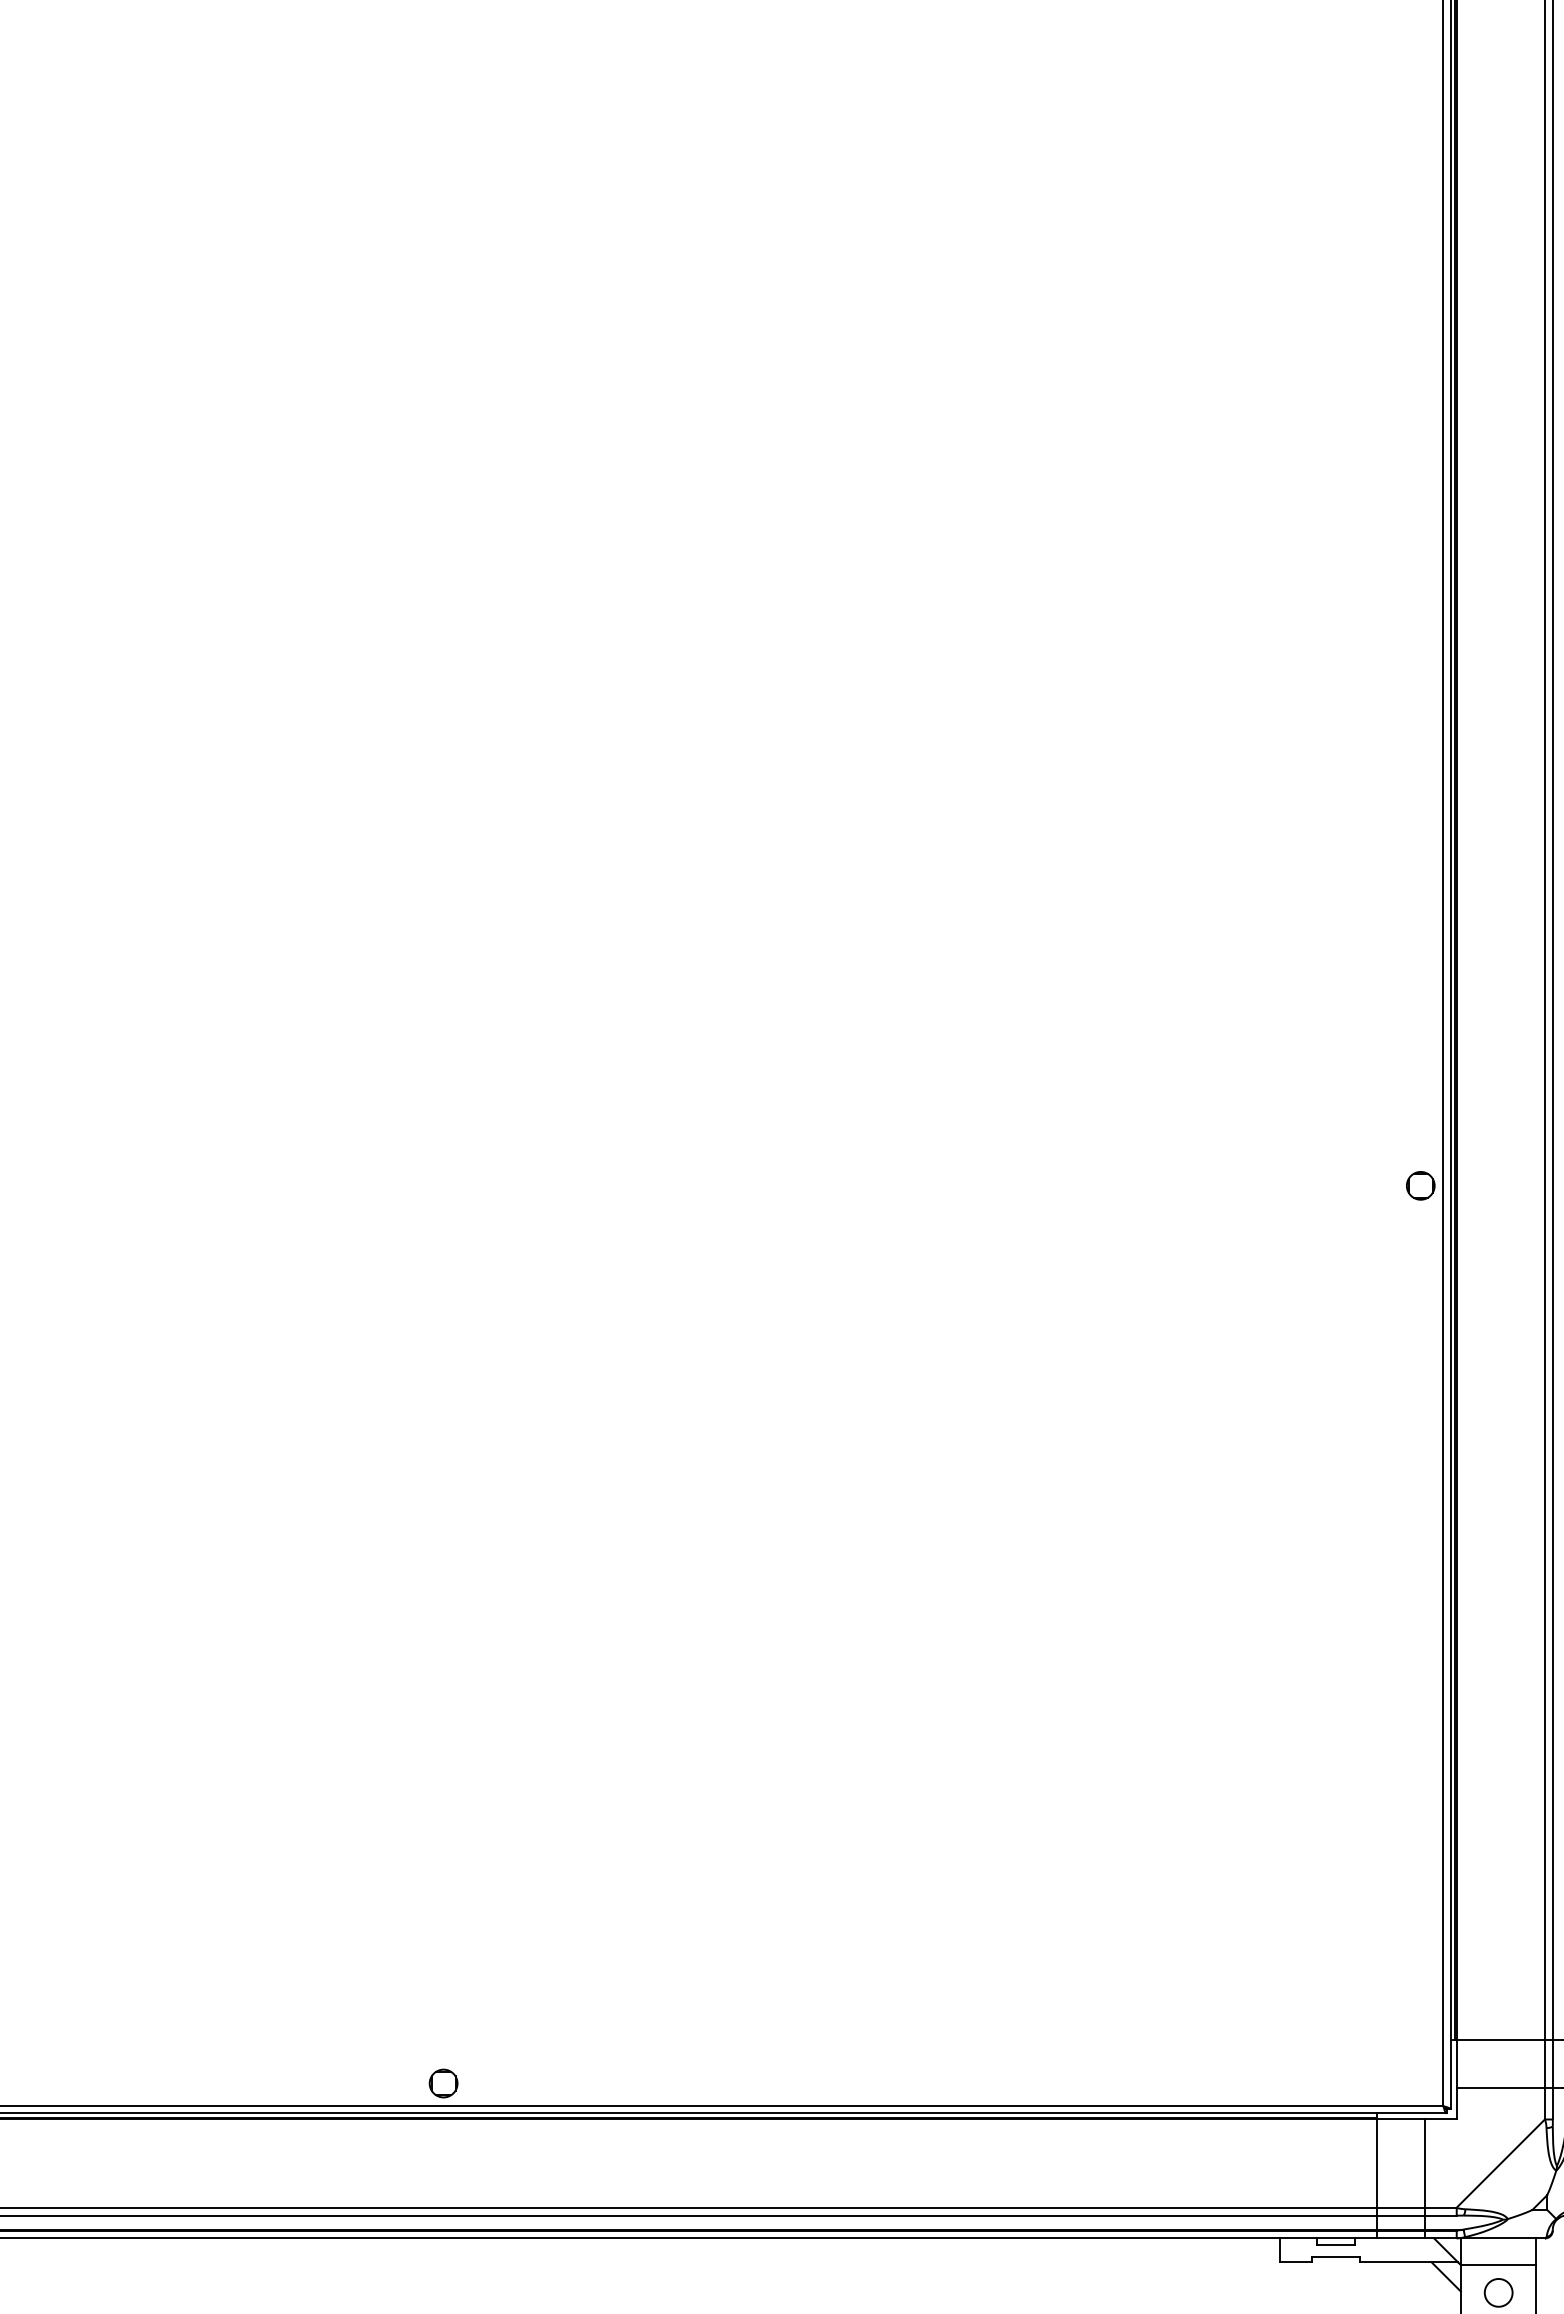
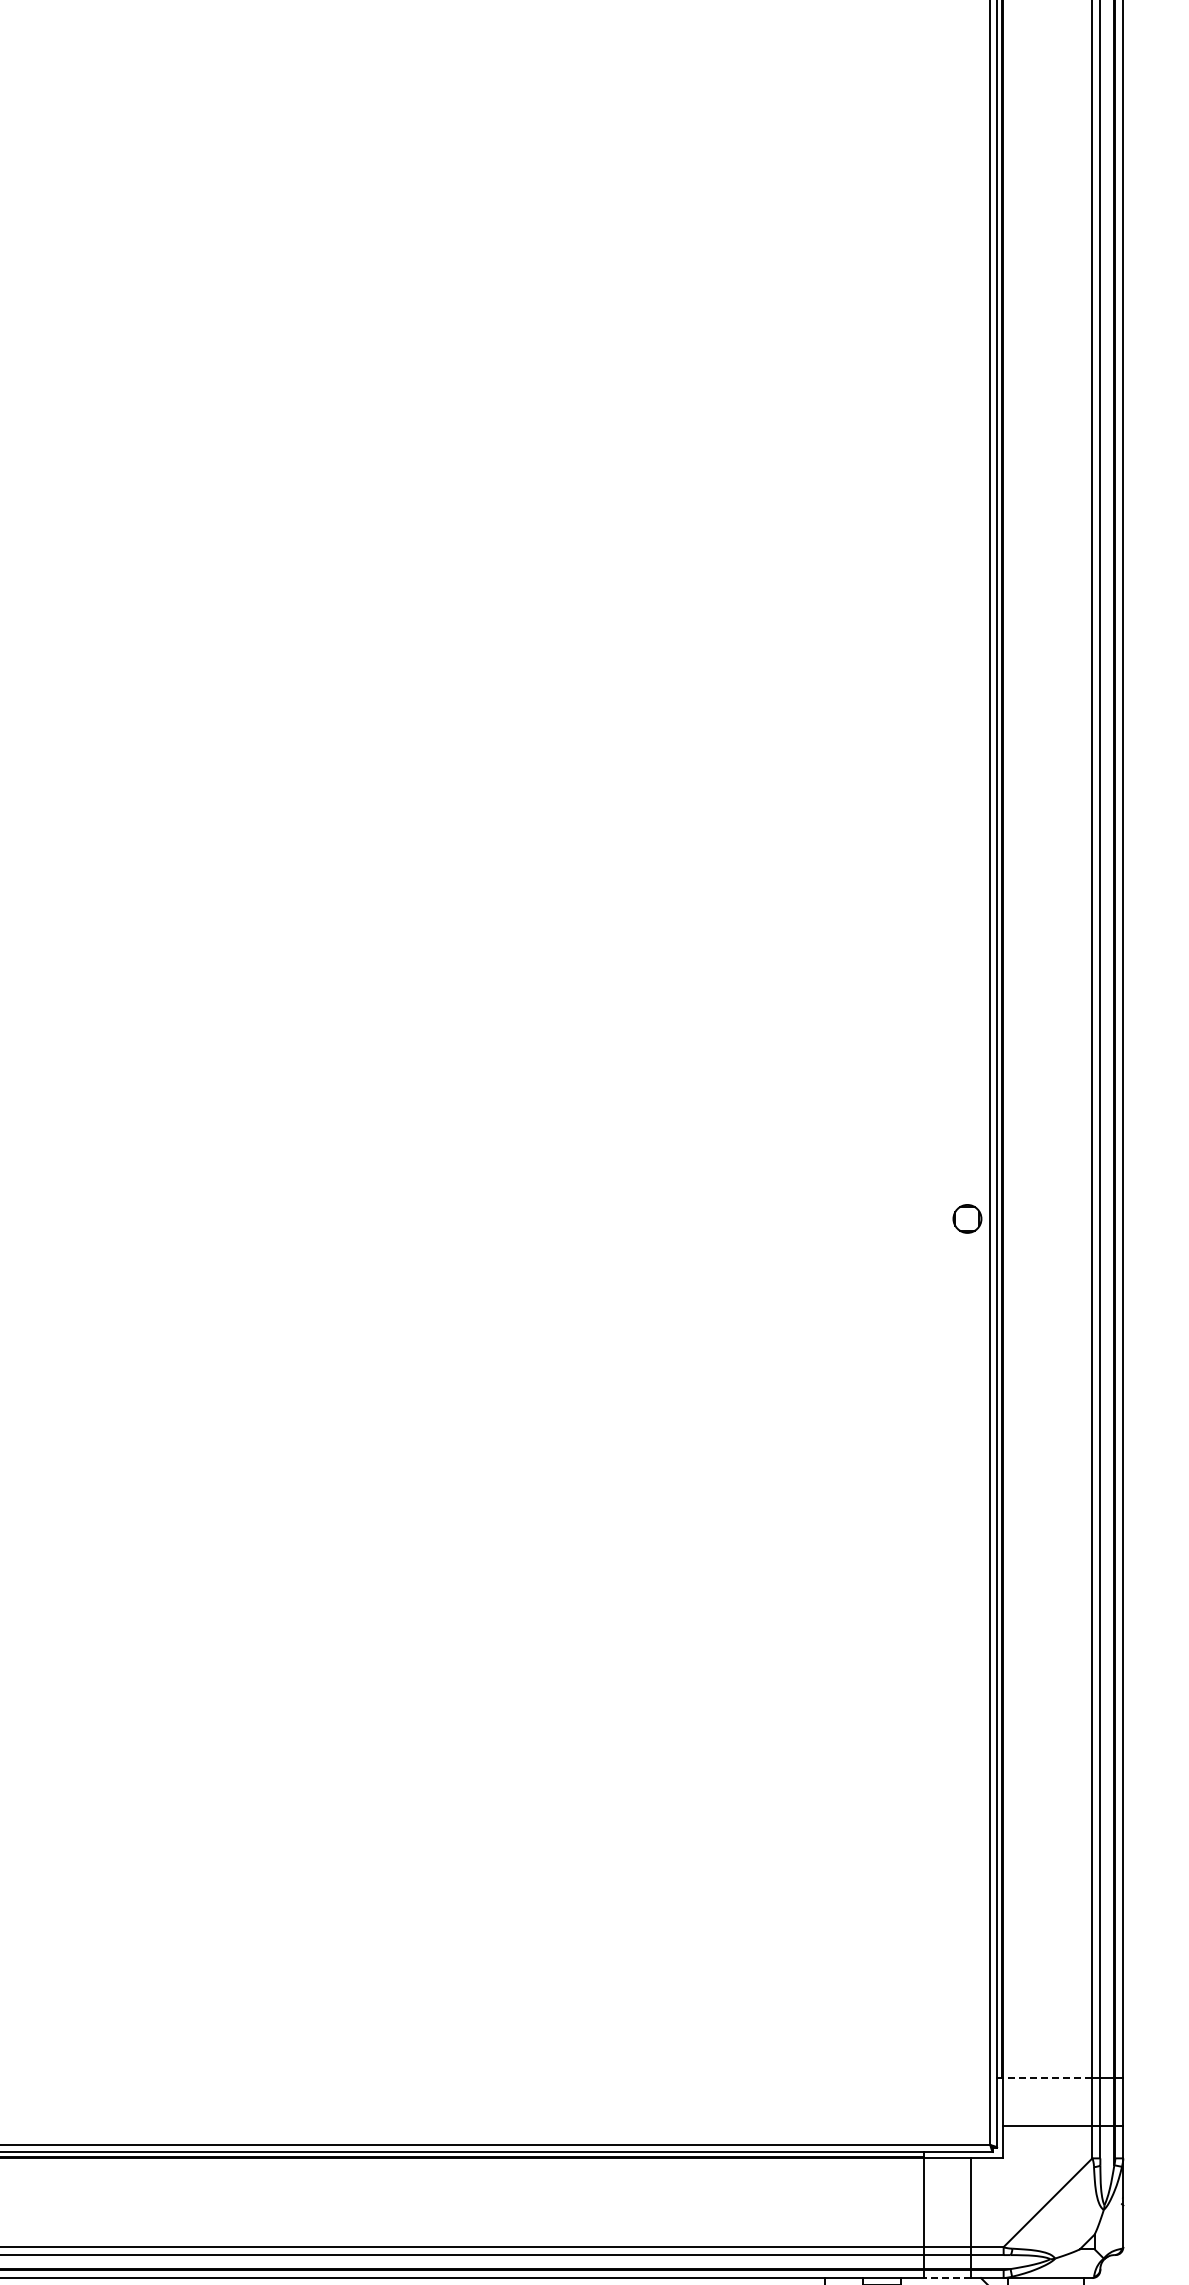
line: (1500, 2039) -> (1047, 2077), solid -> dashed
line: (1400, 2238) -> (947, 2278), solid -> dashed

